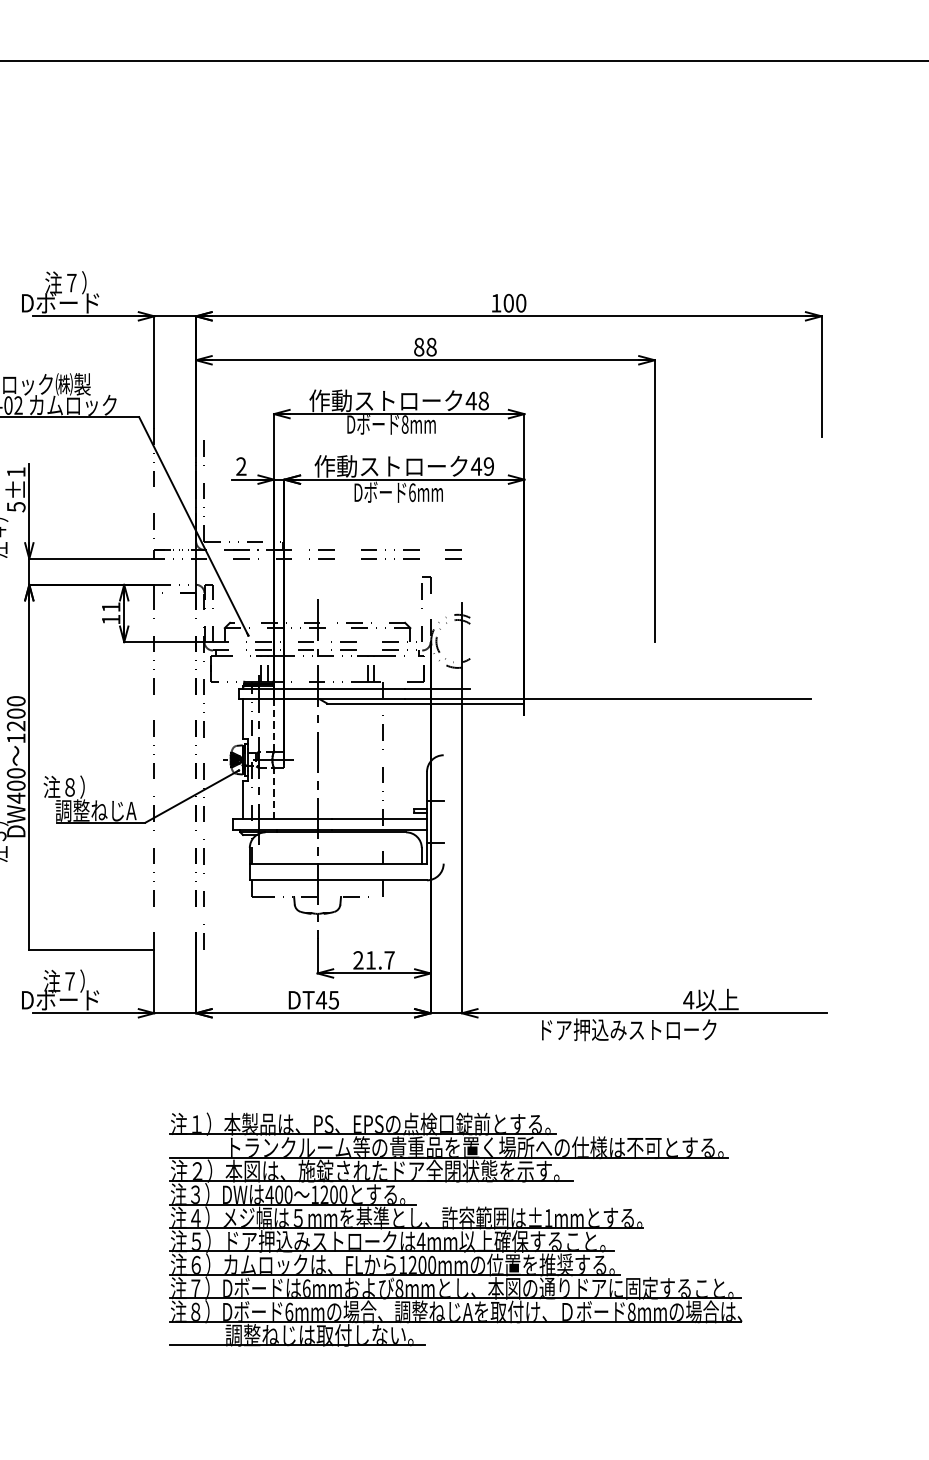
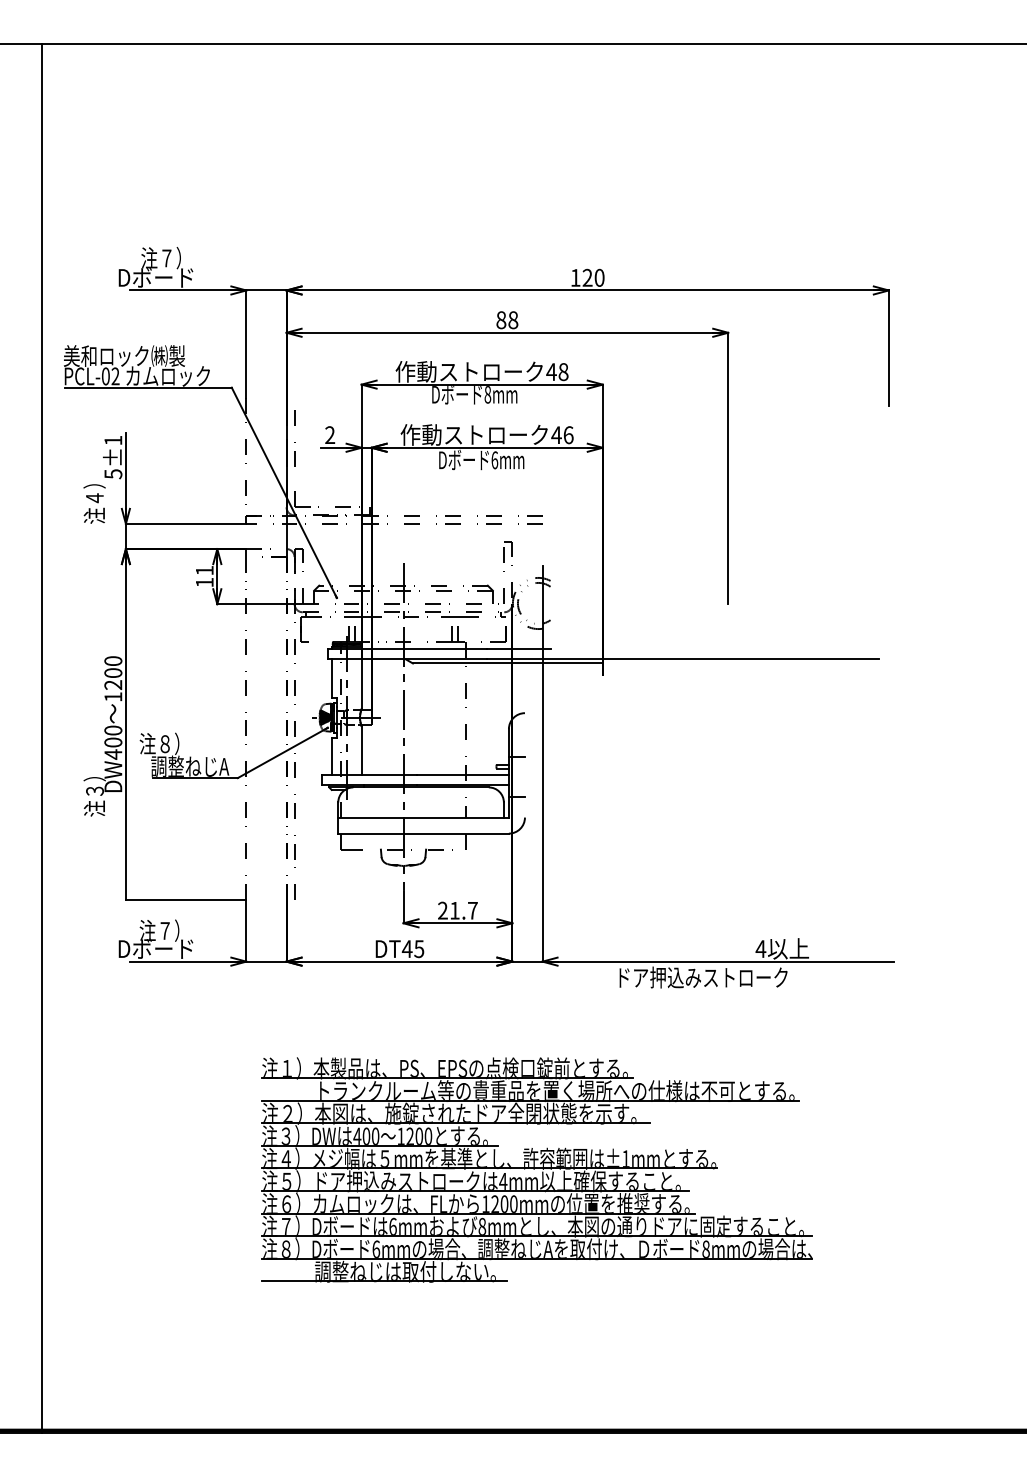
text: (508, 302) -> (587, 277), 100 -> 120
text: (488, 466) -> (568, 435), 49 -> 46
line: (273, 725) -> (361, 684), dashed -> solid
line: (273, 792) -> (361, 749), dashed -> solid

